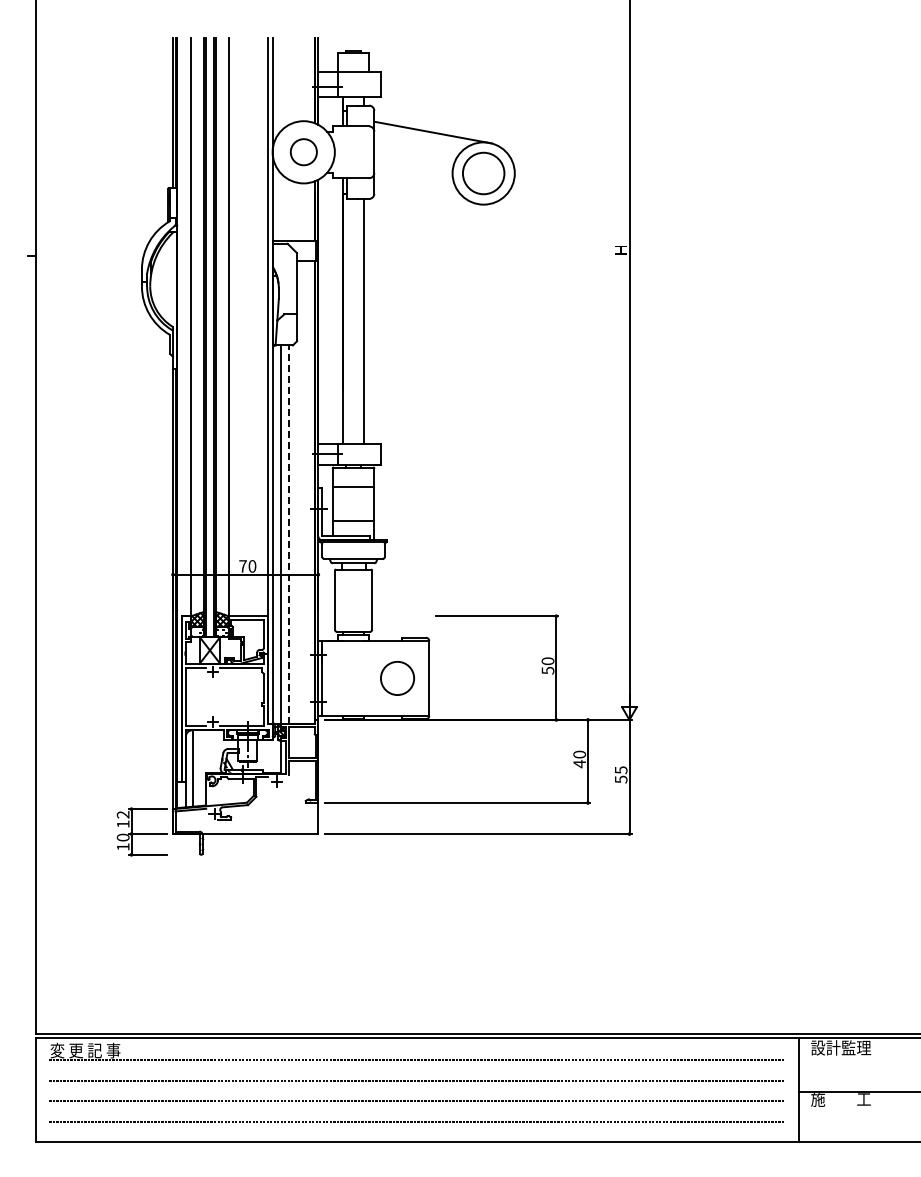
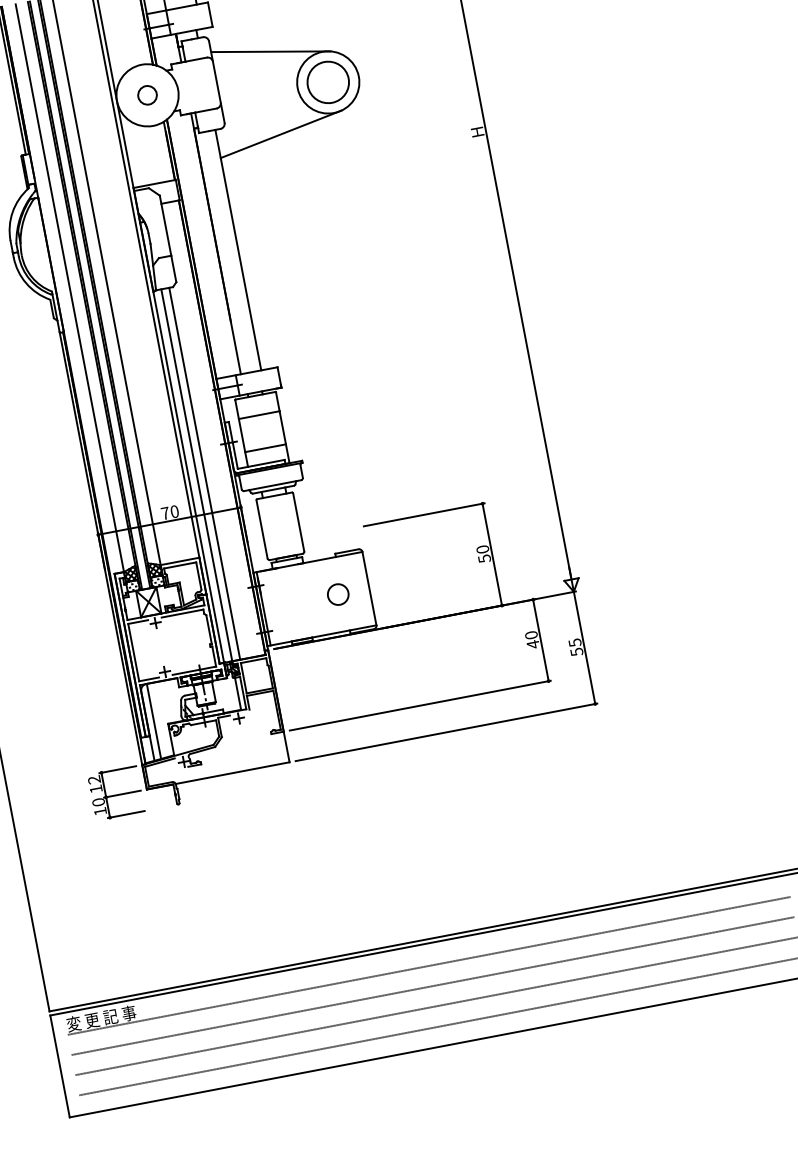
circle: (303, 152) -> (147, 95), size x0.71
line: (427, 215) -> (280, 134), added
line: (289, 534) -> (205, 473), dashed -> solid
circle: (397, 678) -> (338, 594), size x0.62

